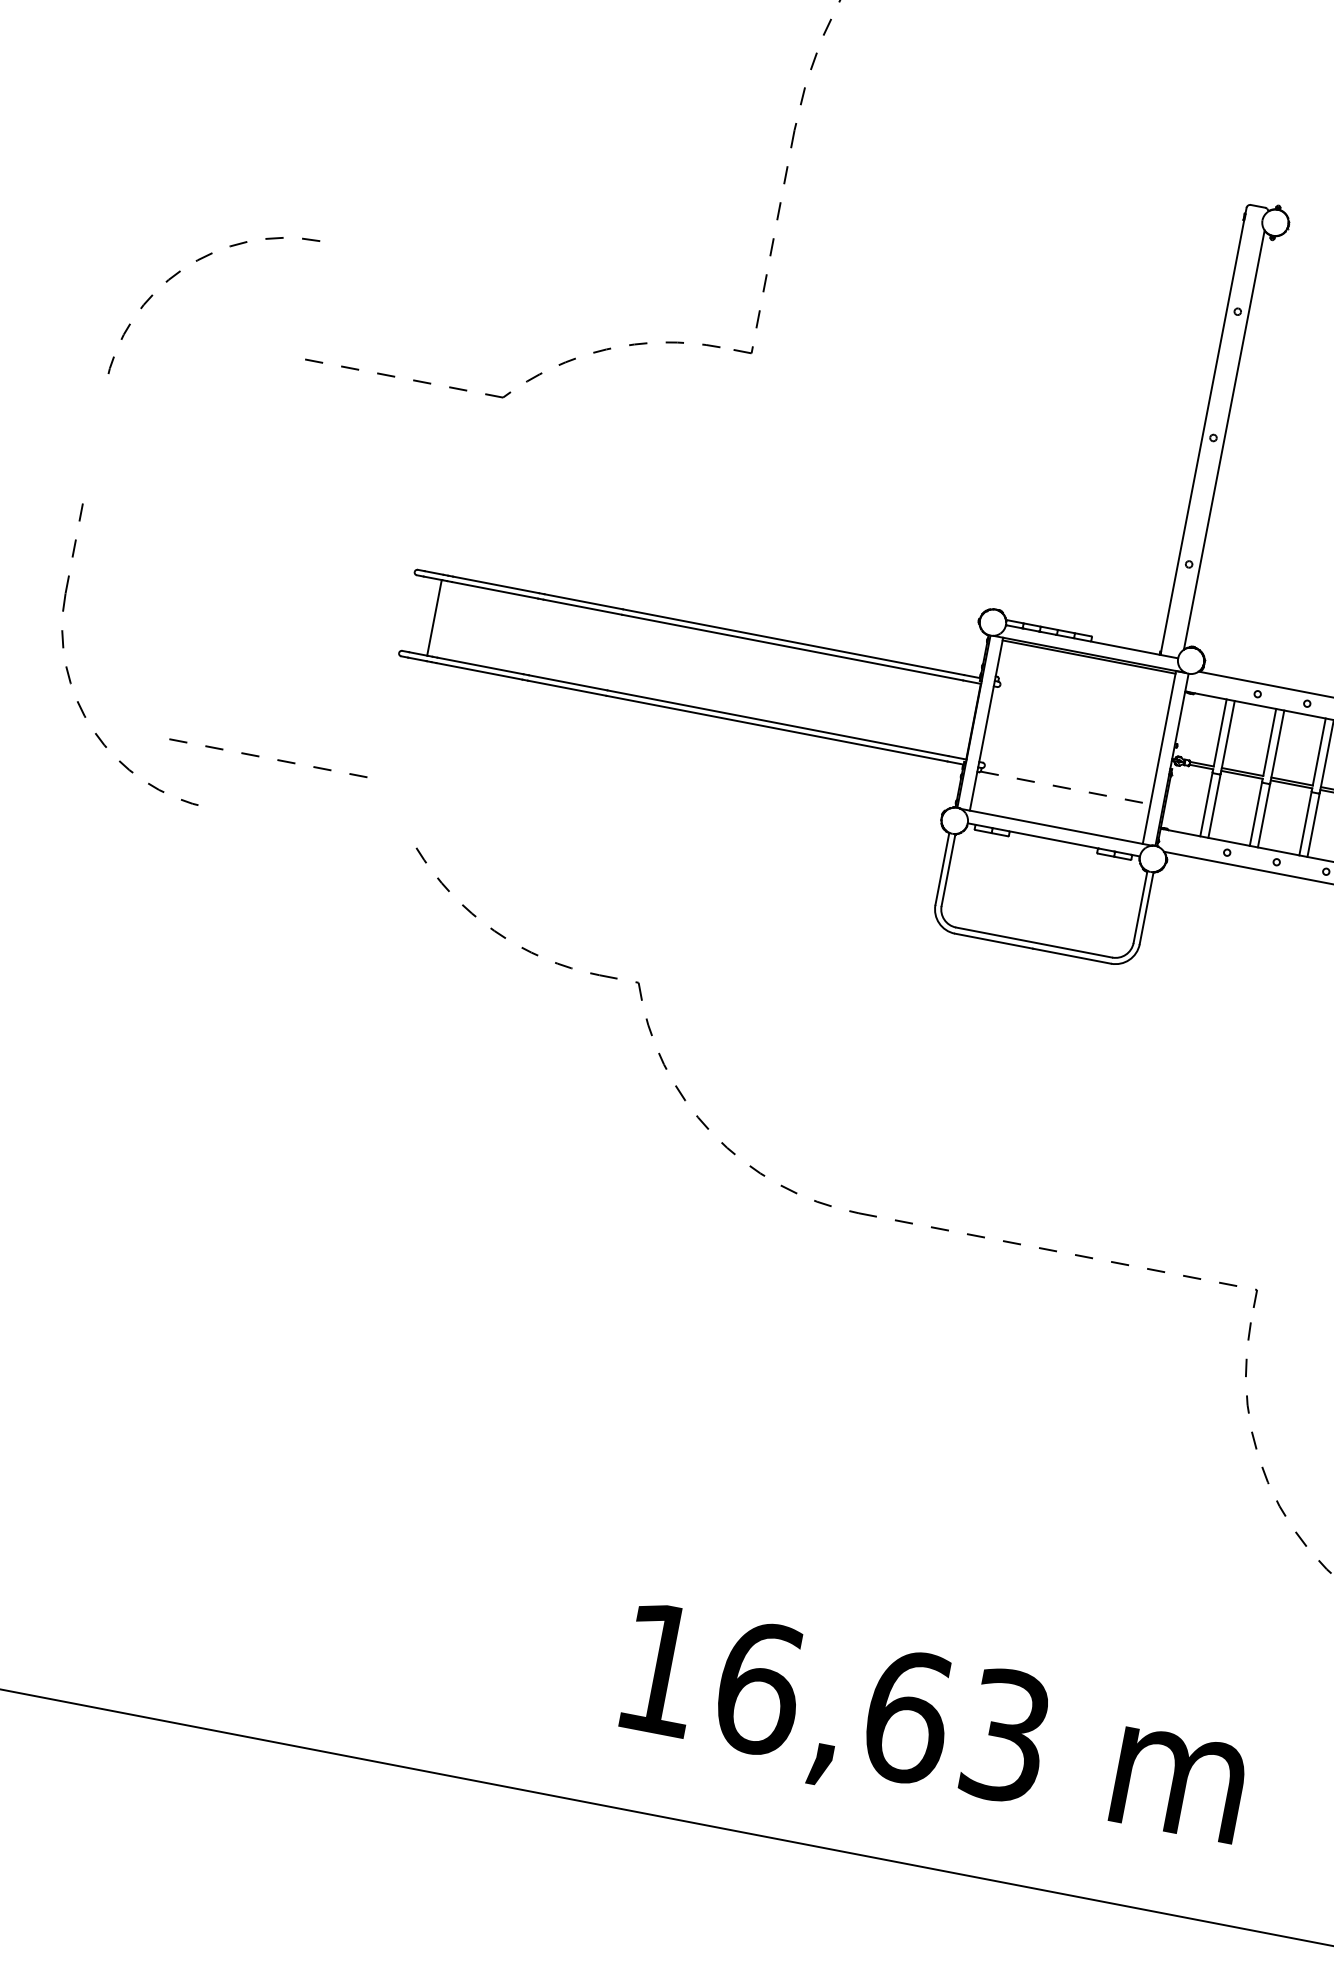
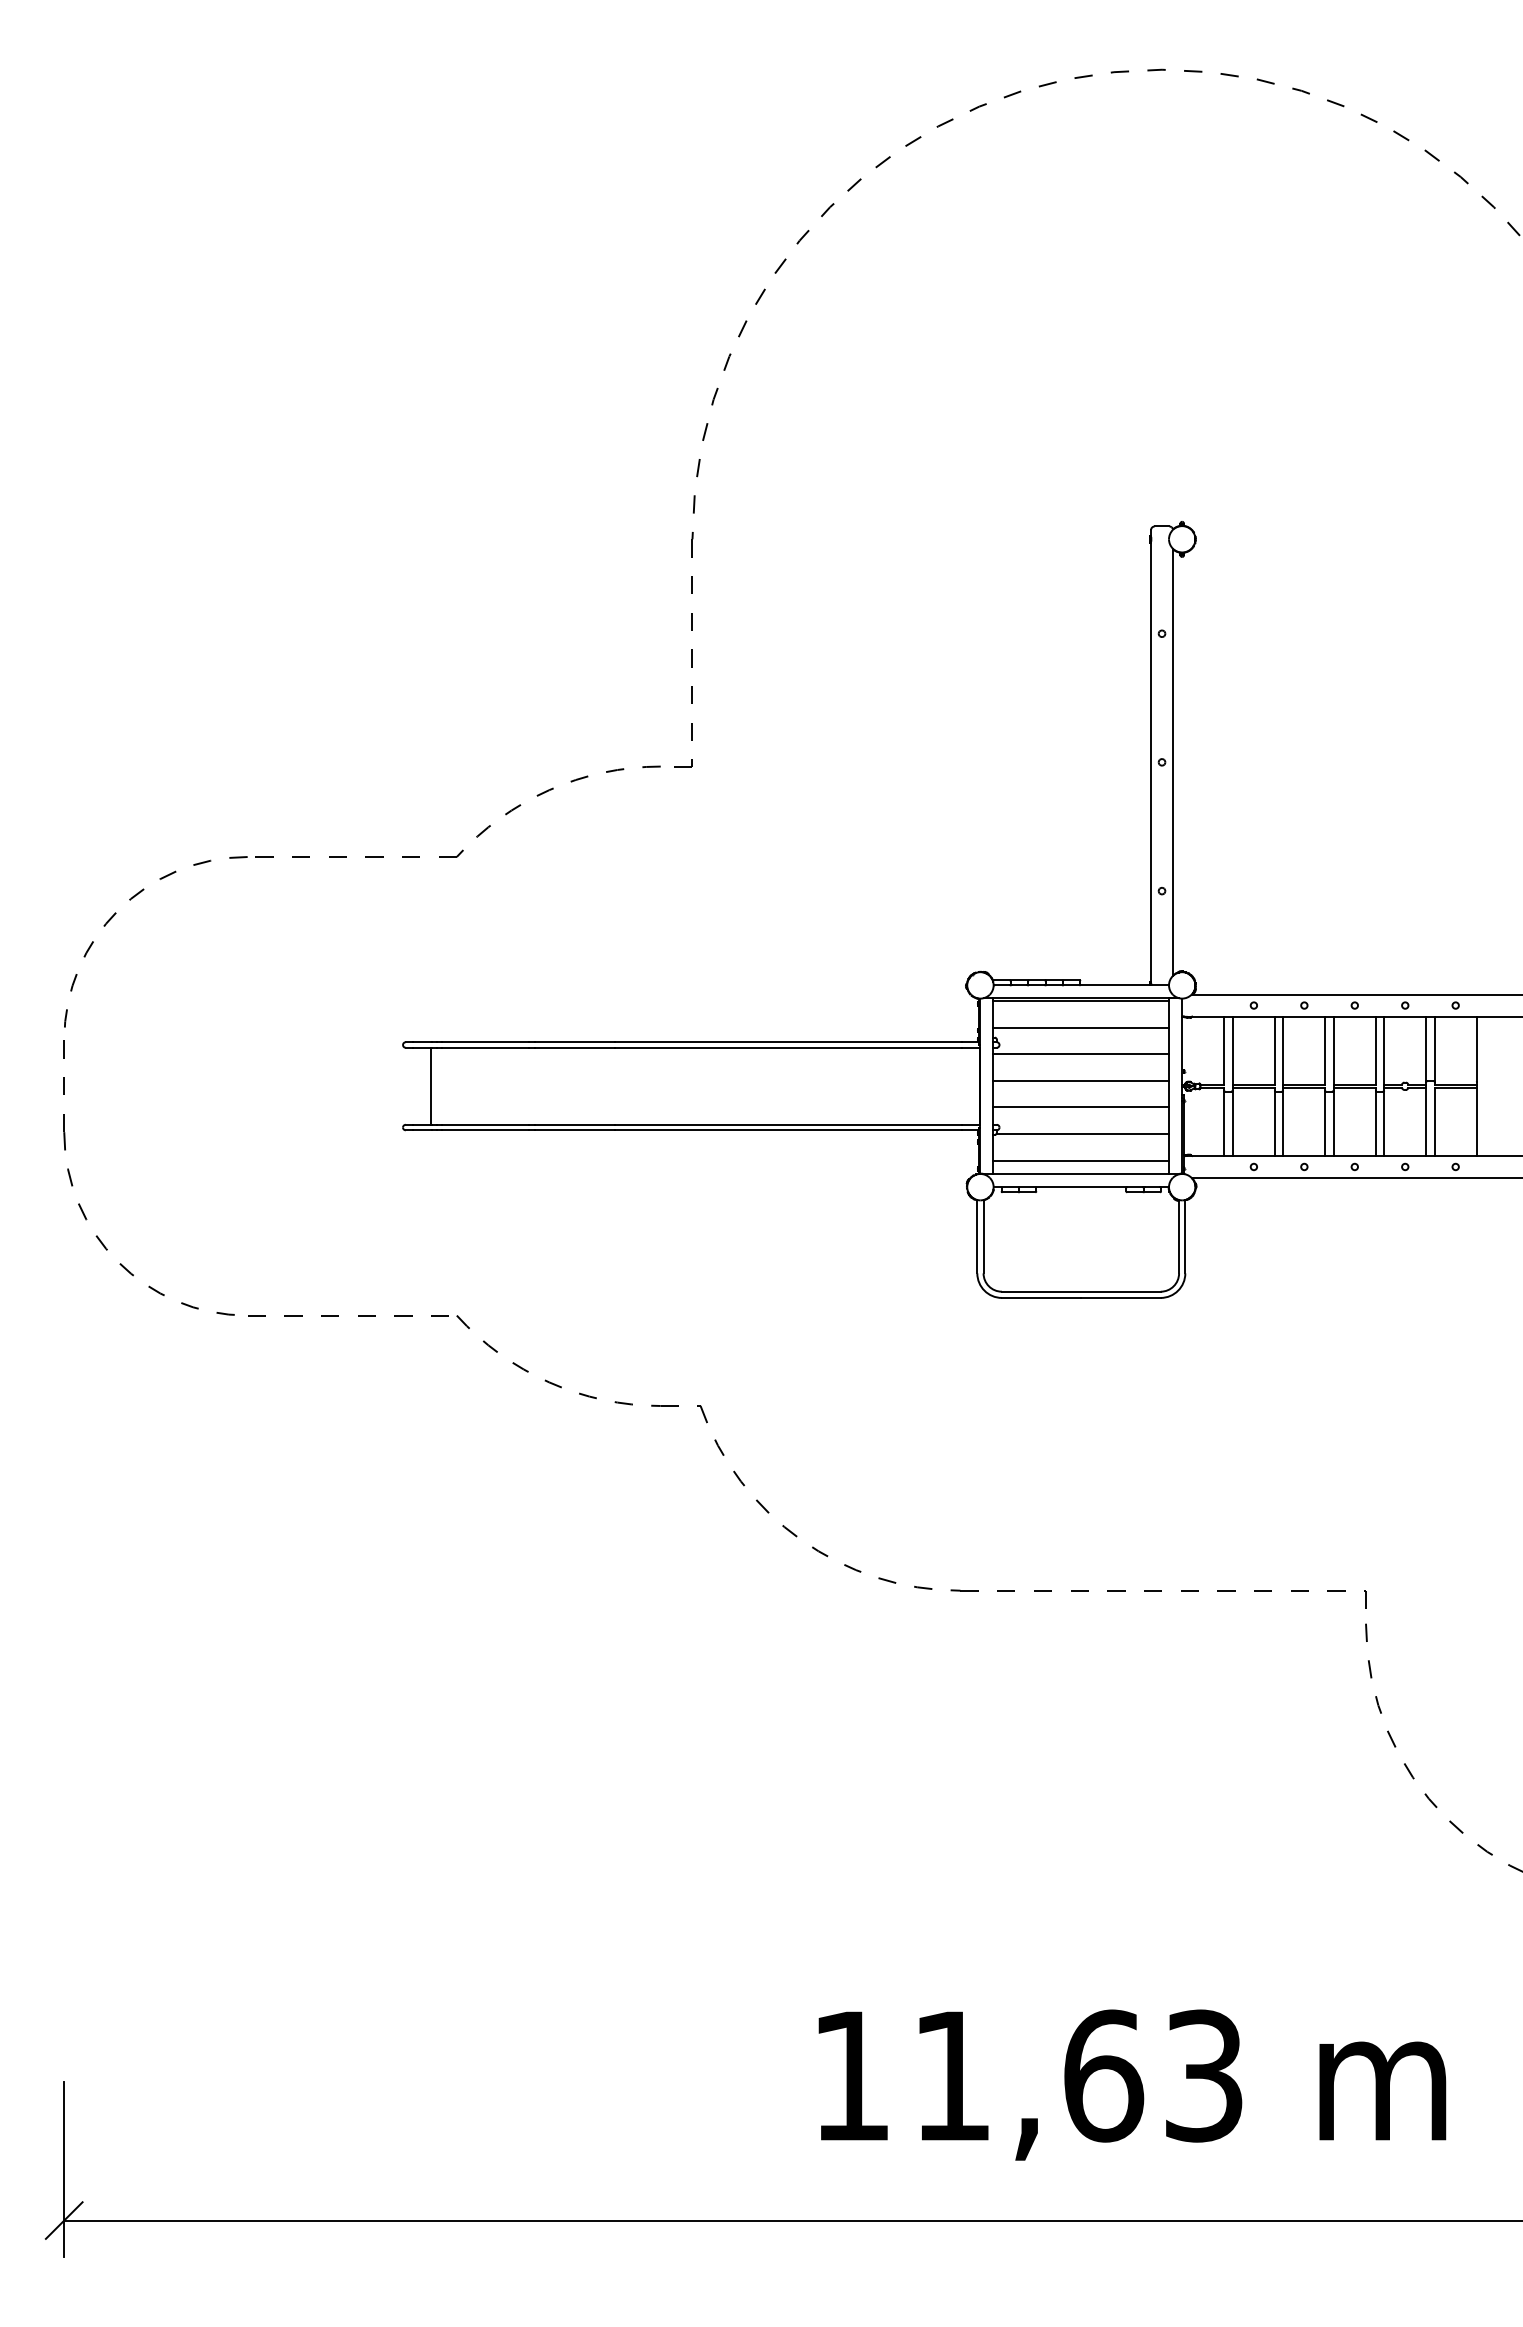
arc: (180, 271) -> (116, 913), moved
line: (1084, 683) -> (1081, 1027), added
line: (1079, 709) -> (1081, 1054), added
line: (1074, 735) -> (1081, 1080), added
line: (258, 756) -> (338, 1315), moved
line: (1069, 761) -> (1081, 1107), added
line: (1066, 787) -> (1083, 1133), dashed -> solid
line: (1059, 813) -> (1081, 1160), added
text: (760, 1688) -> (953, 2075), 16,63 -> 11,63

